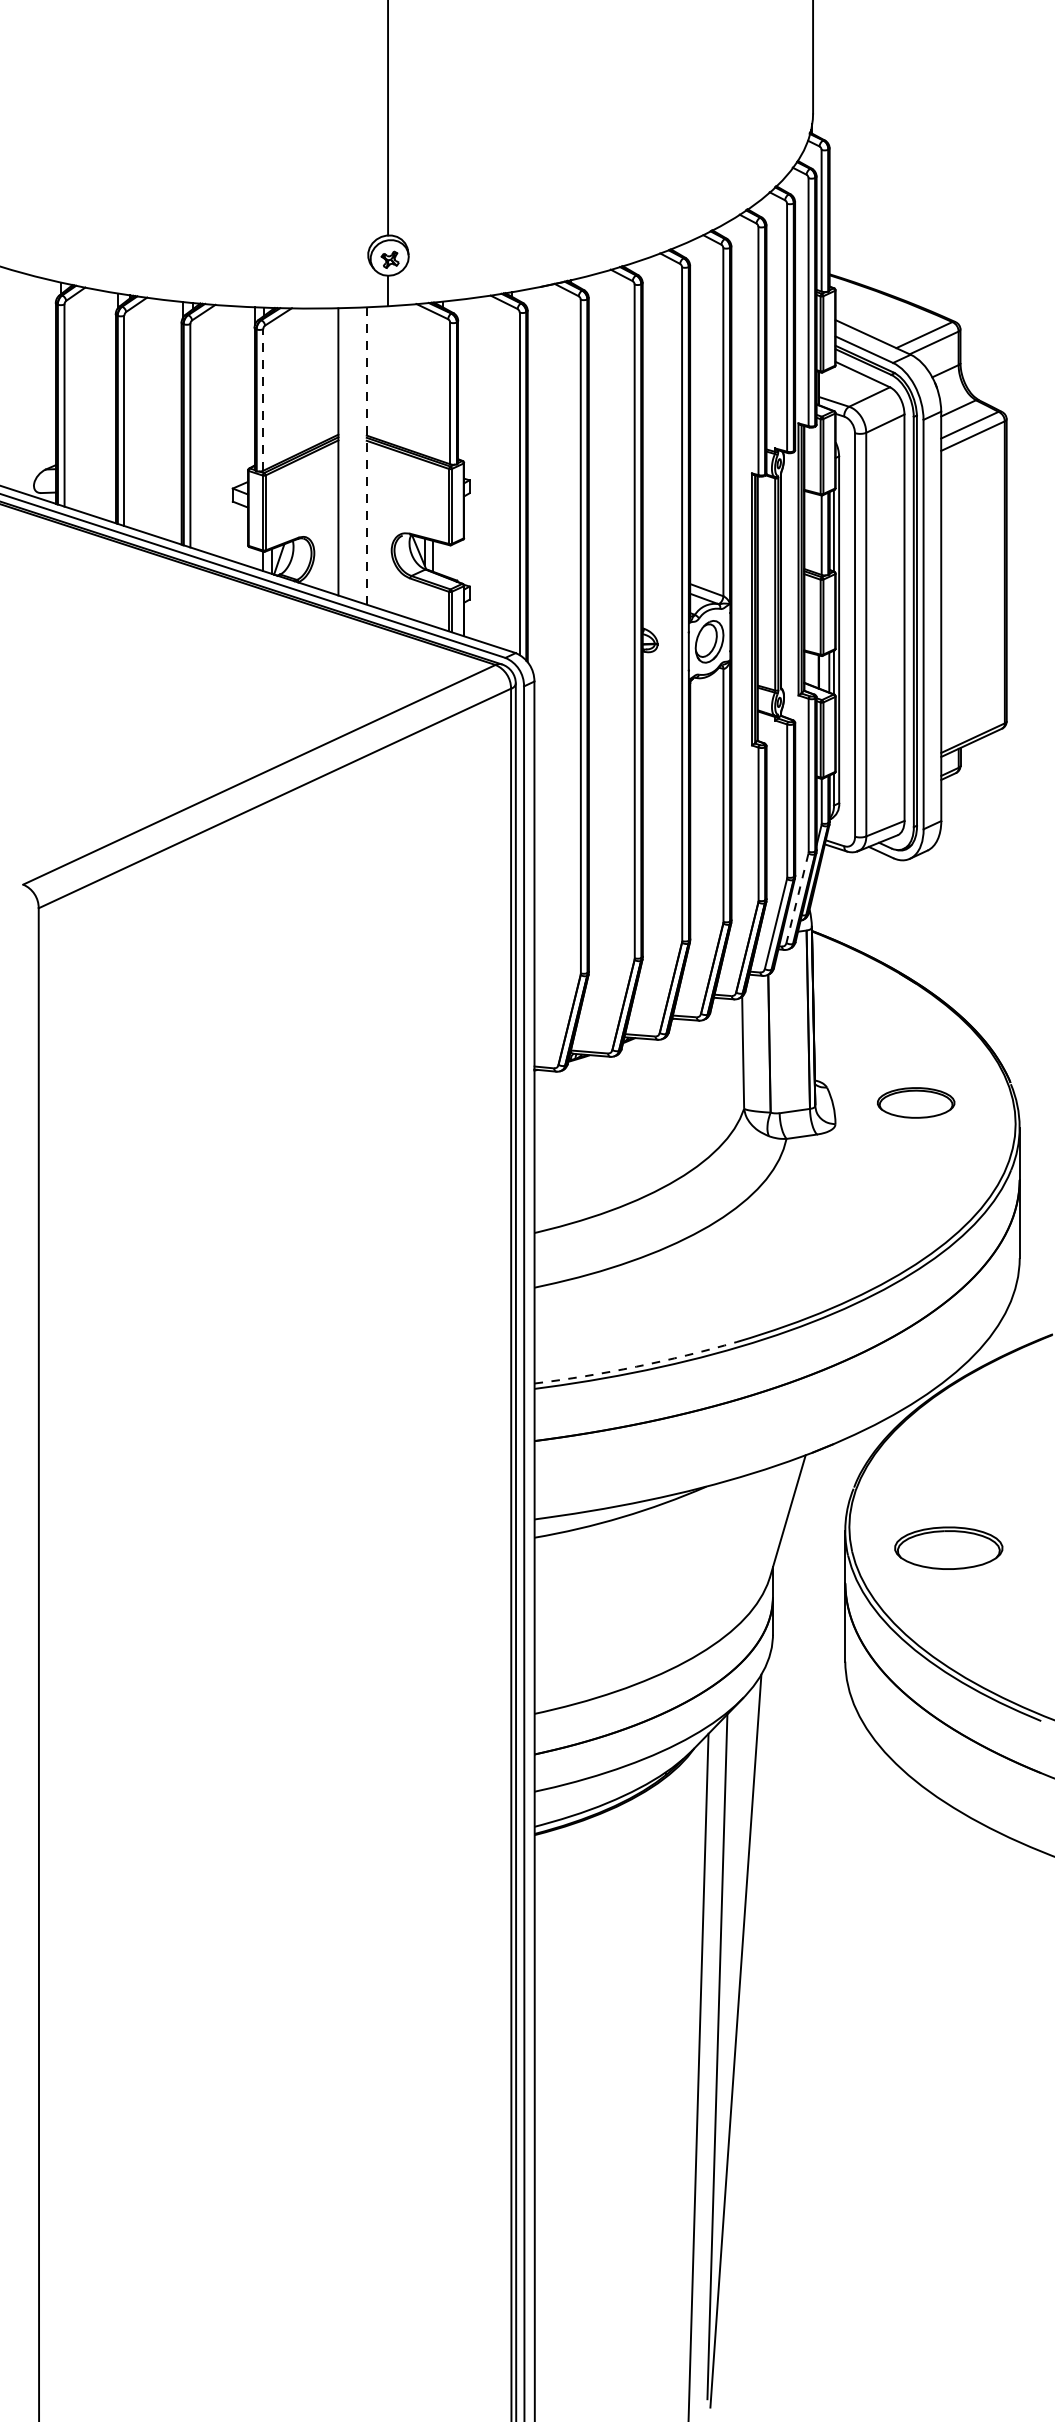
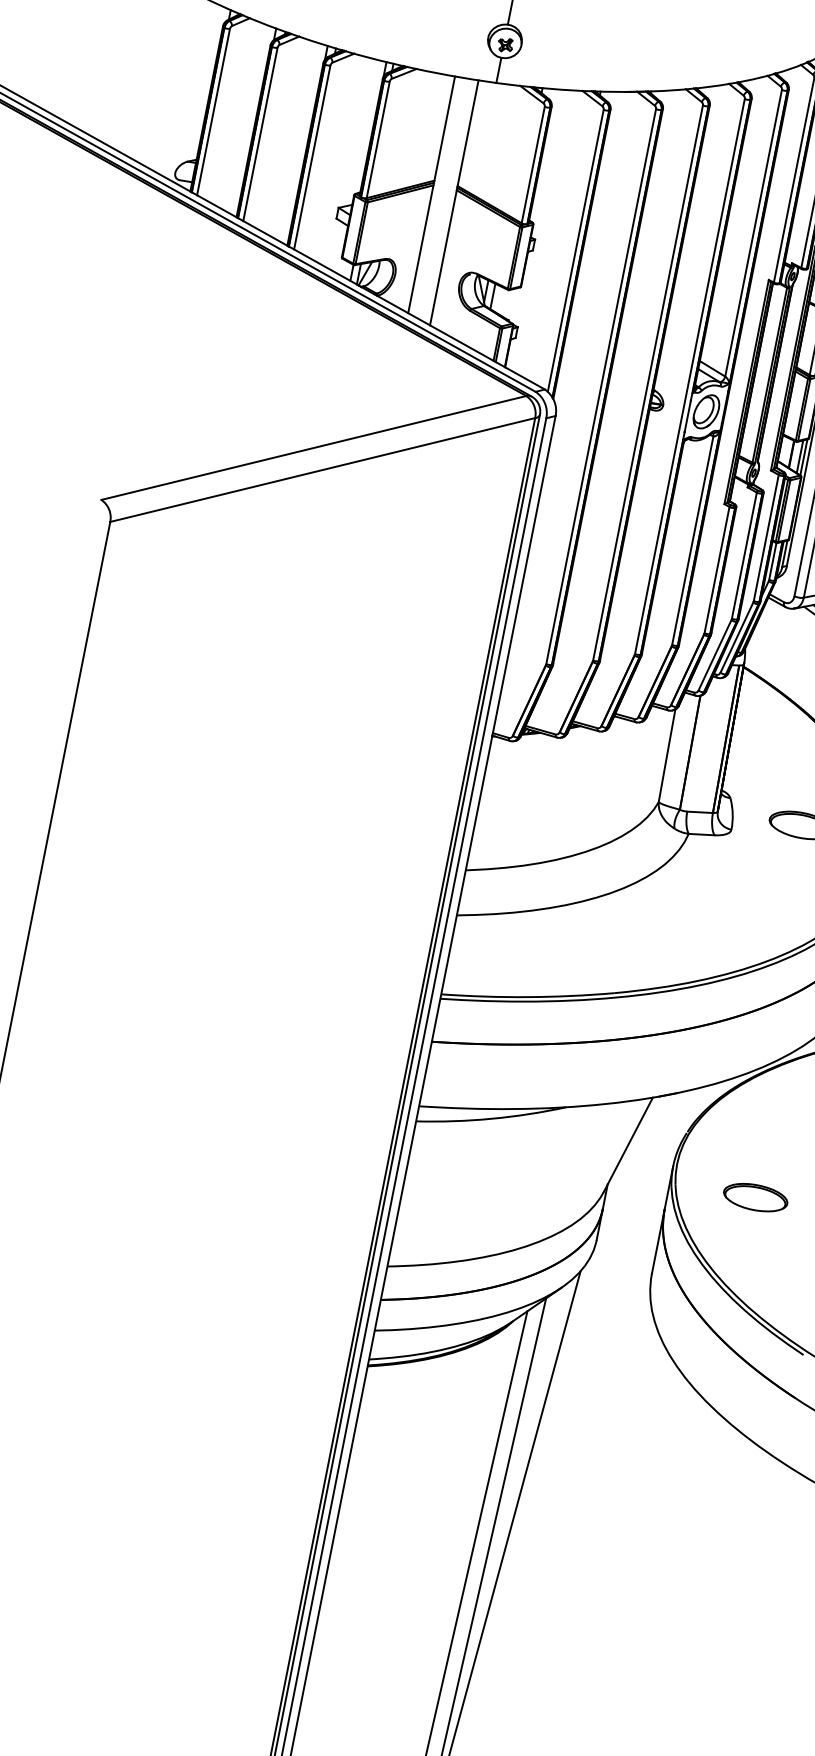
line: (263, 400) -> (378, 140), dashed -> solid
line: (366, 456) -> (454, 203), dashed -> solid
line: (797, 898) -> (736, 637), dashed -> solid
arc: (636, 1366) -> (528, 996), dashed -> solid
part: (948, 1548) -> (755, 1197), size x0.71

